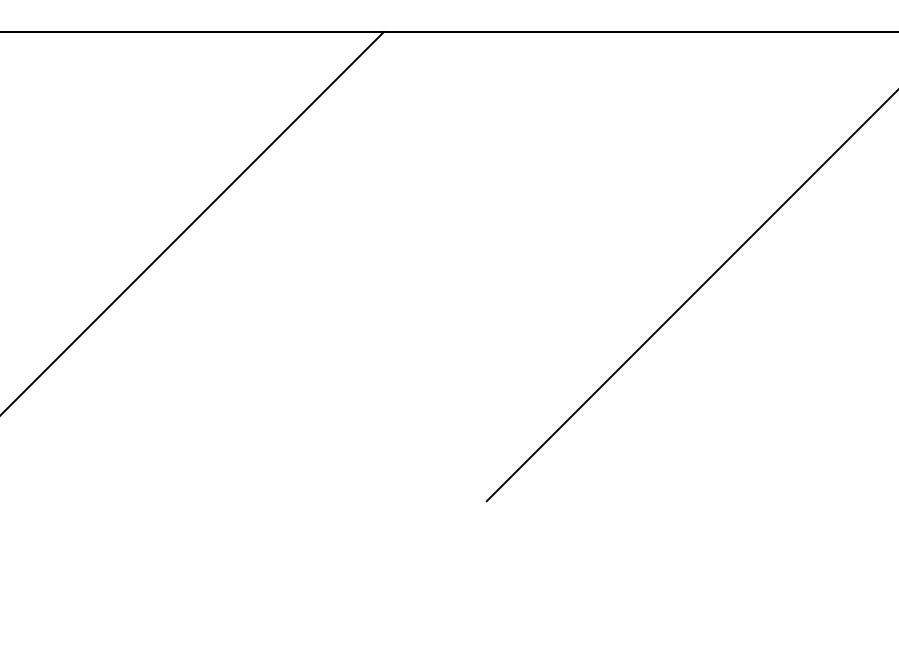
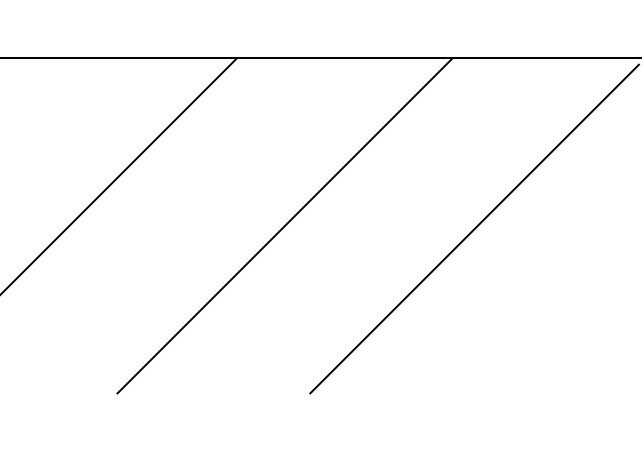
line: (450, 266) -> (284, 225), added

